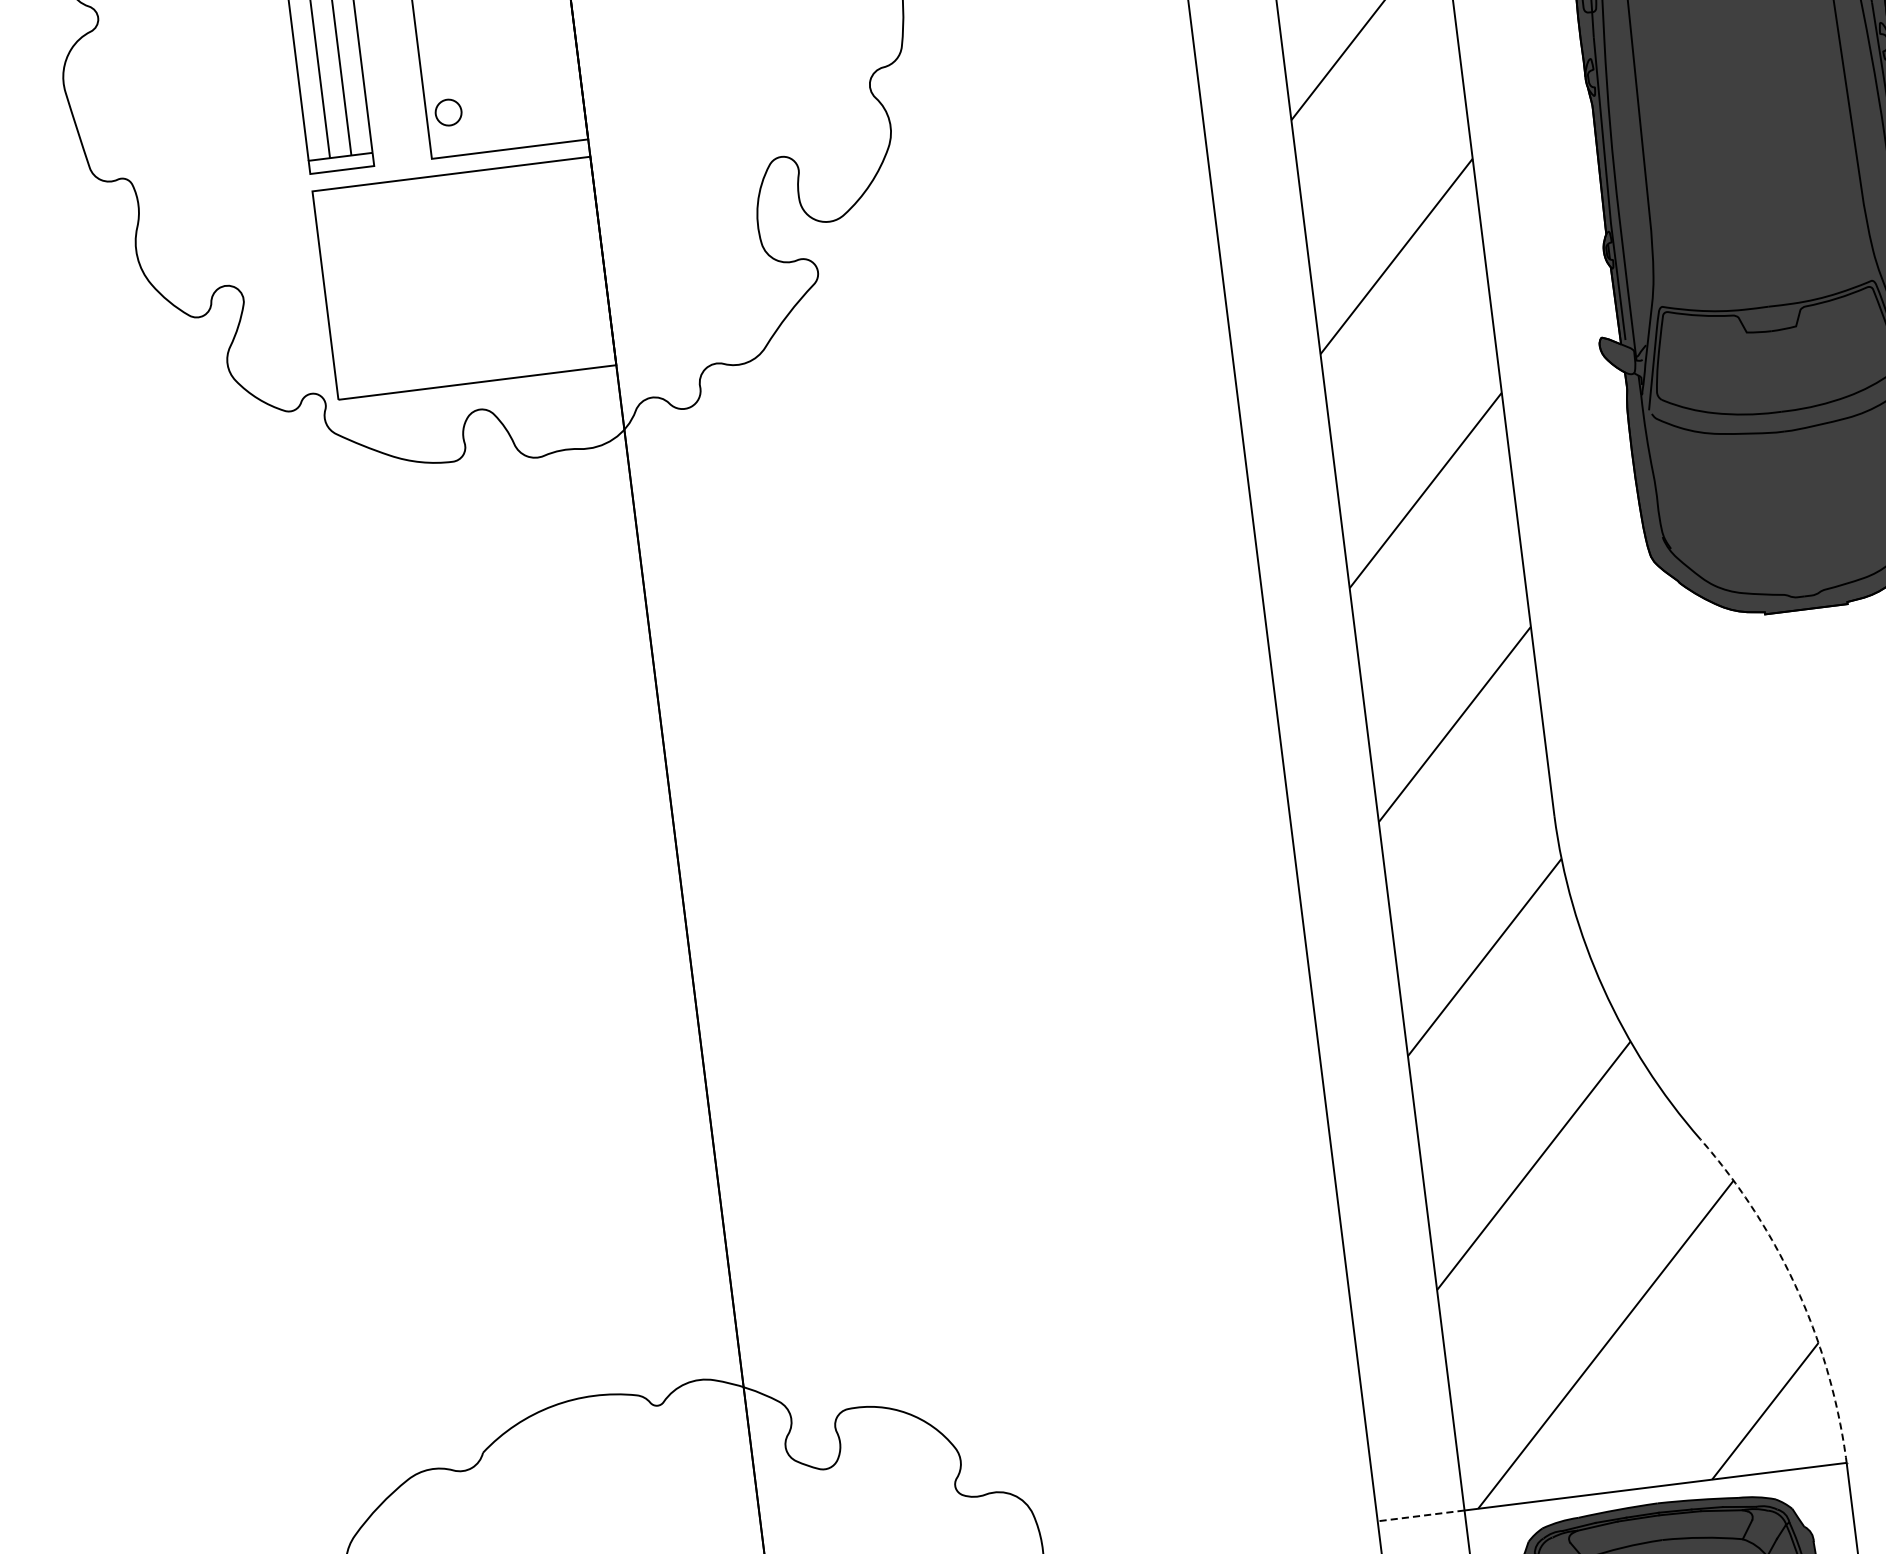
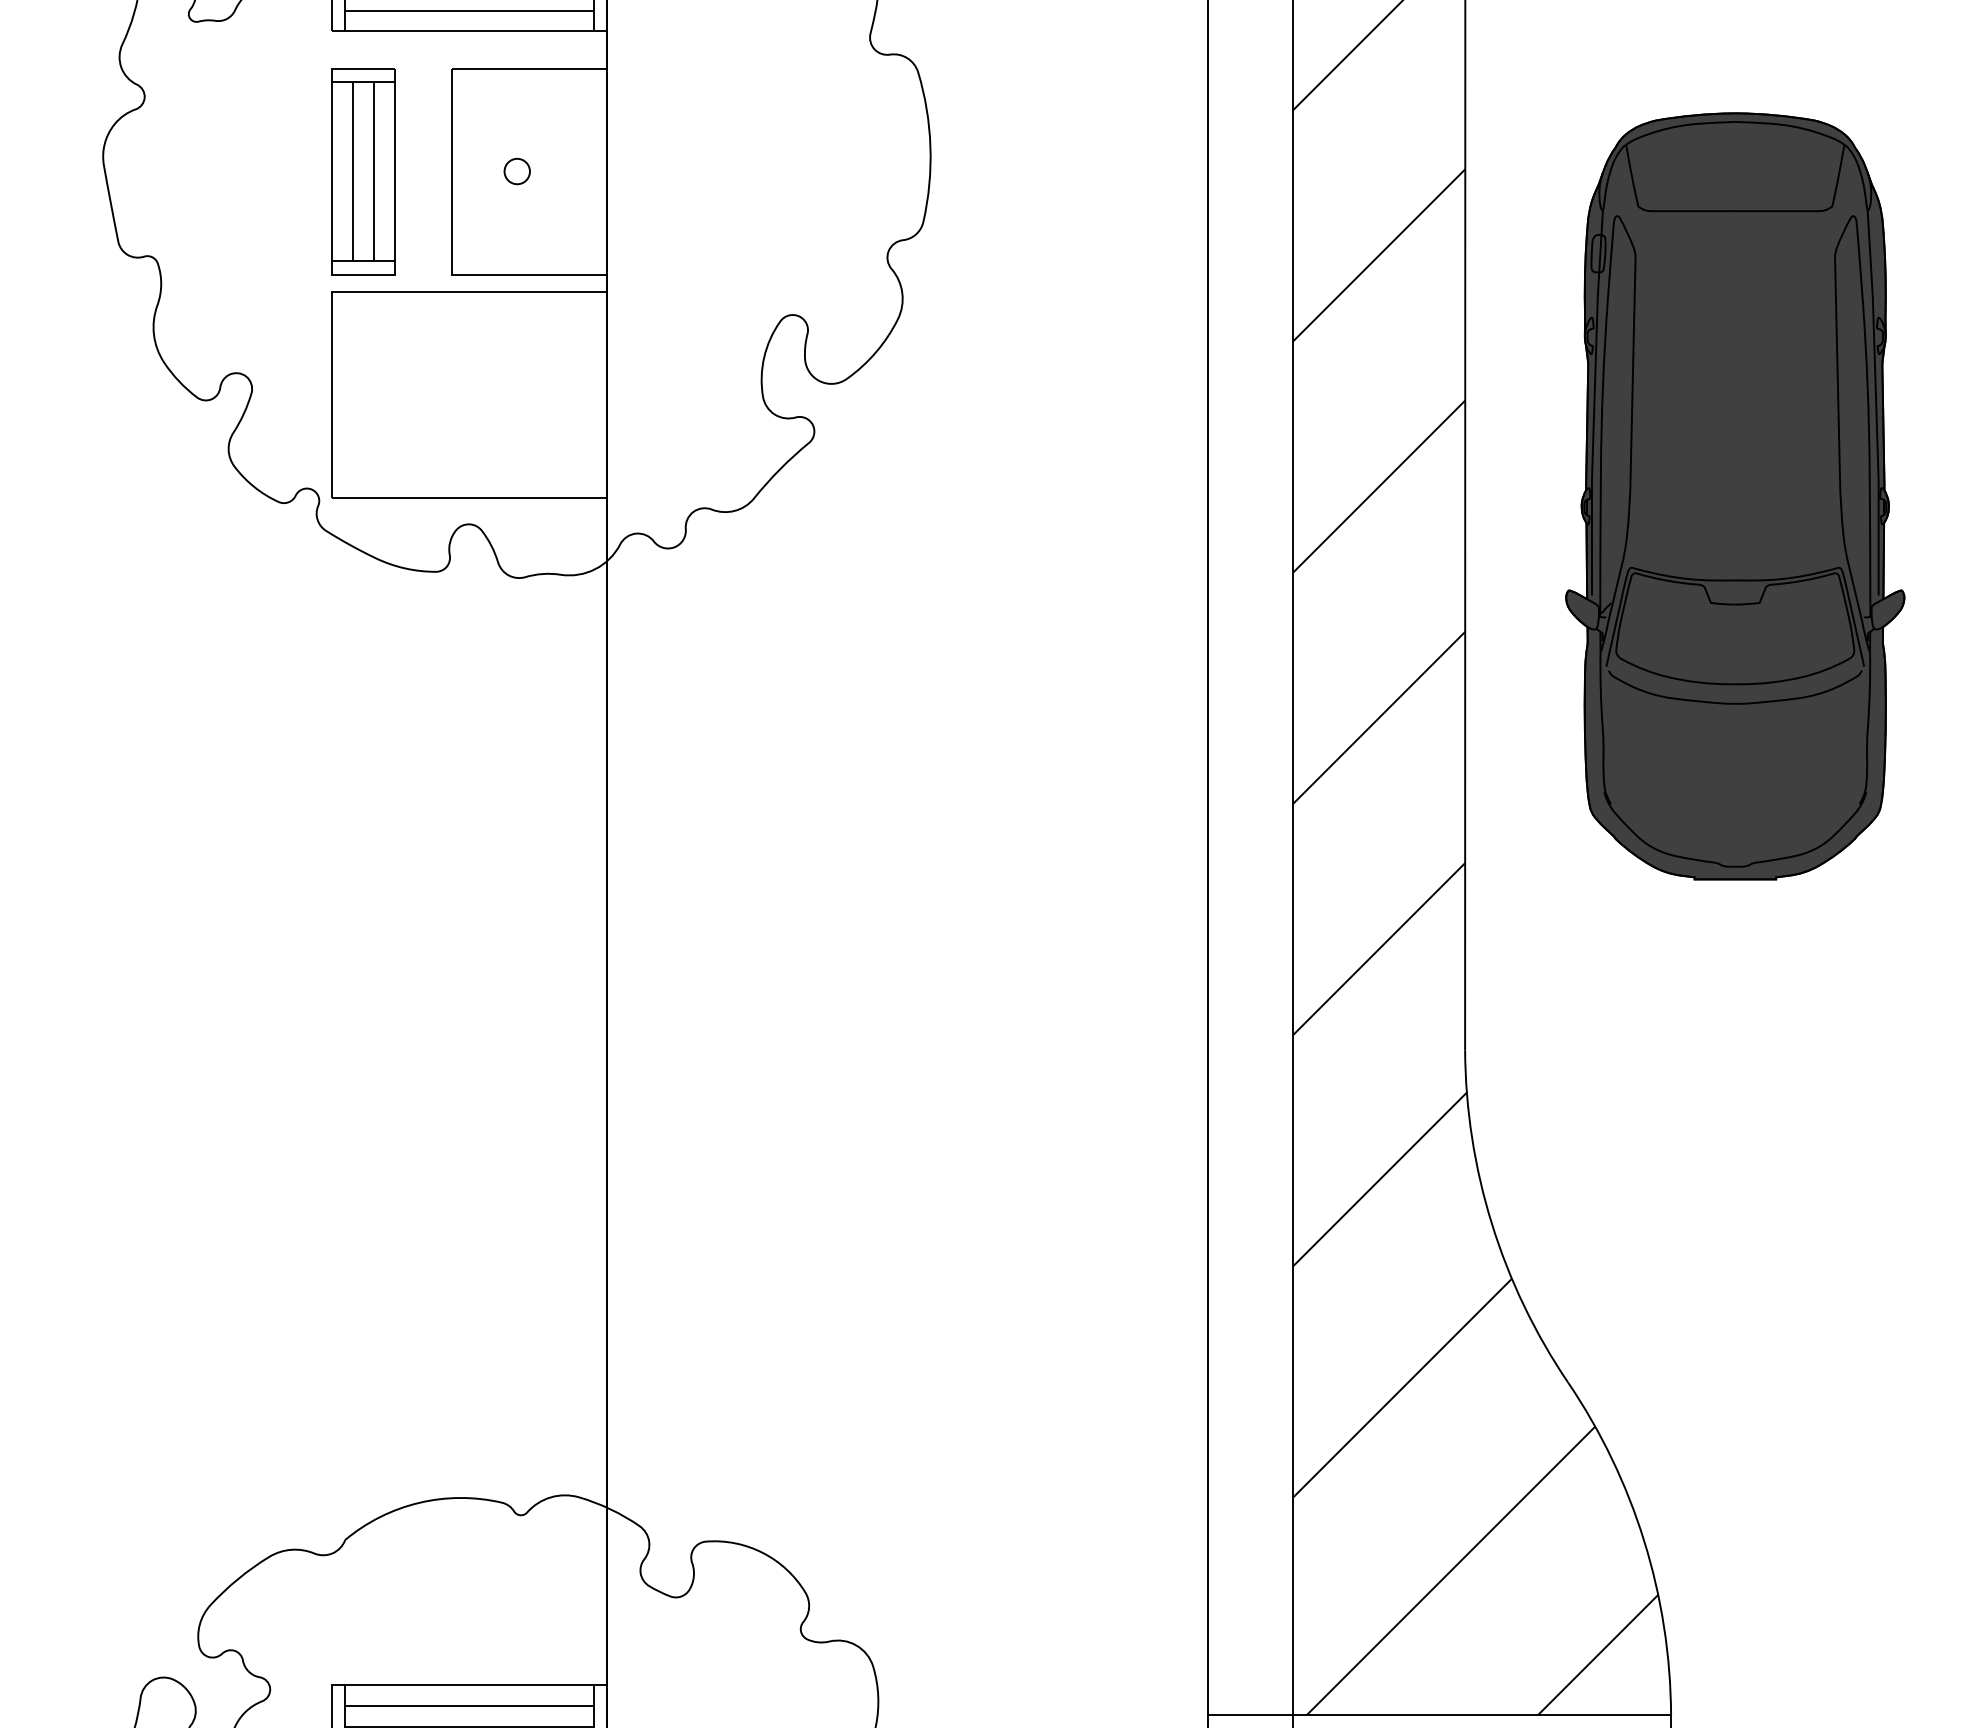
circle: (447, 112) -> (516, 171), moved
line: (1797, 1290) -> (1644, 1541), dashed -> solid
line: (1421, 1516) -> (1250, 1715), dashed -> solid

